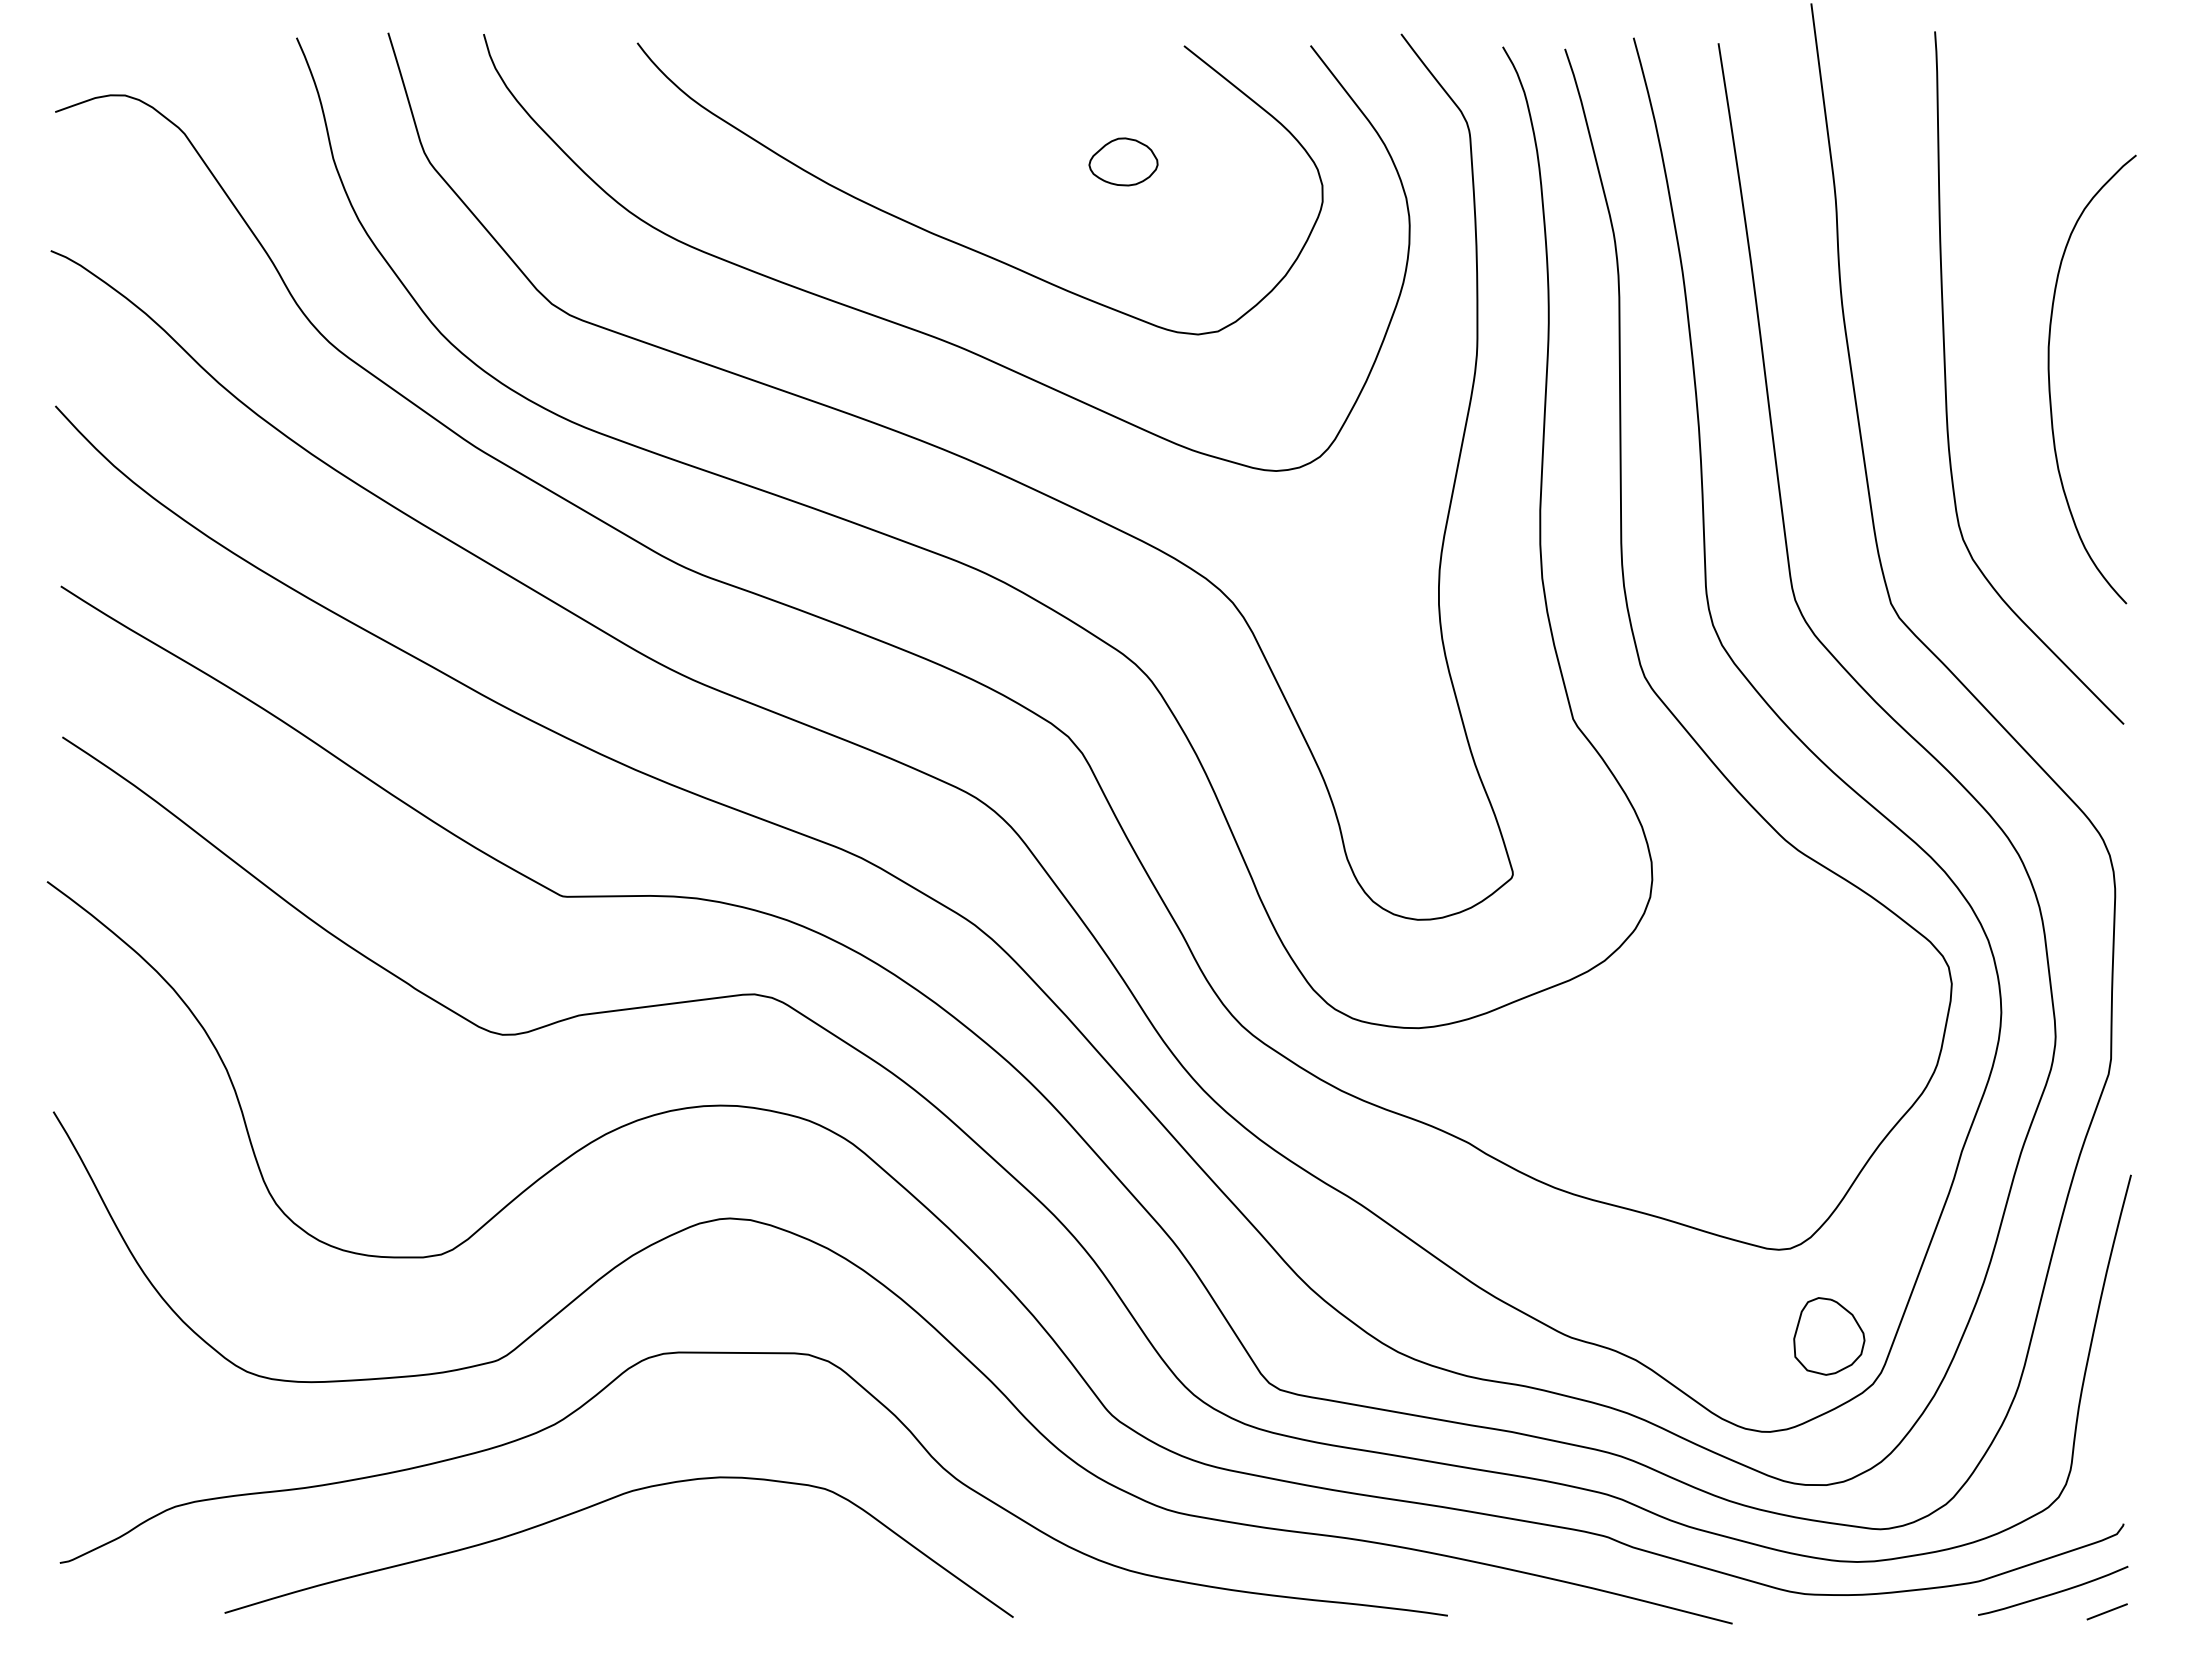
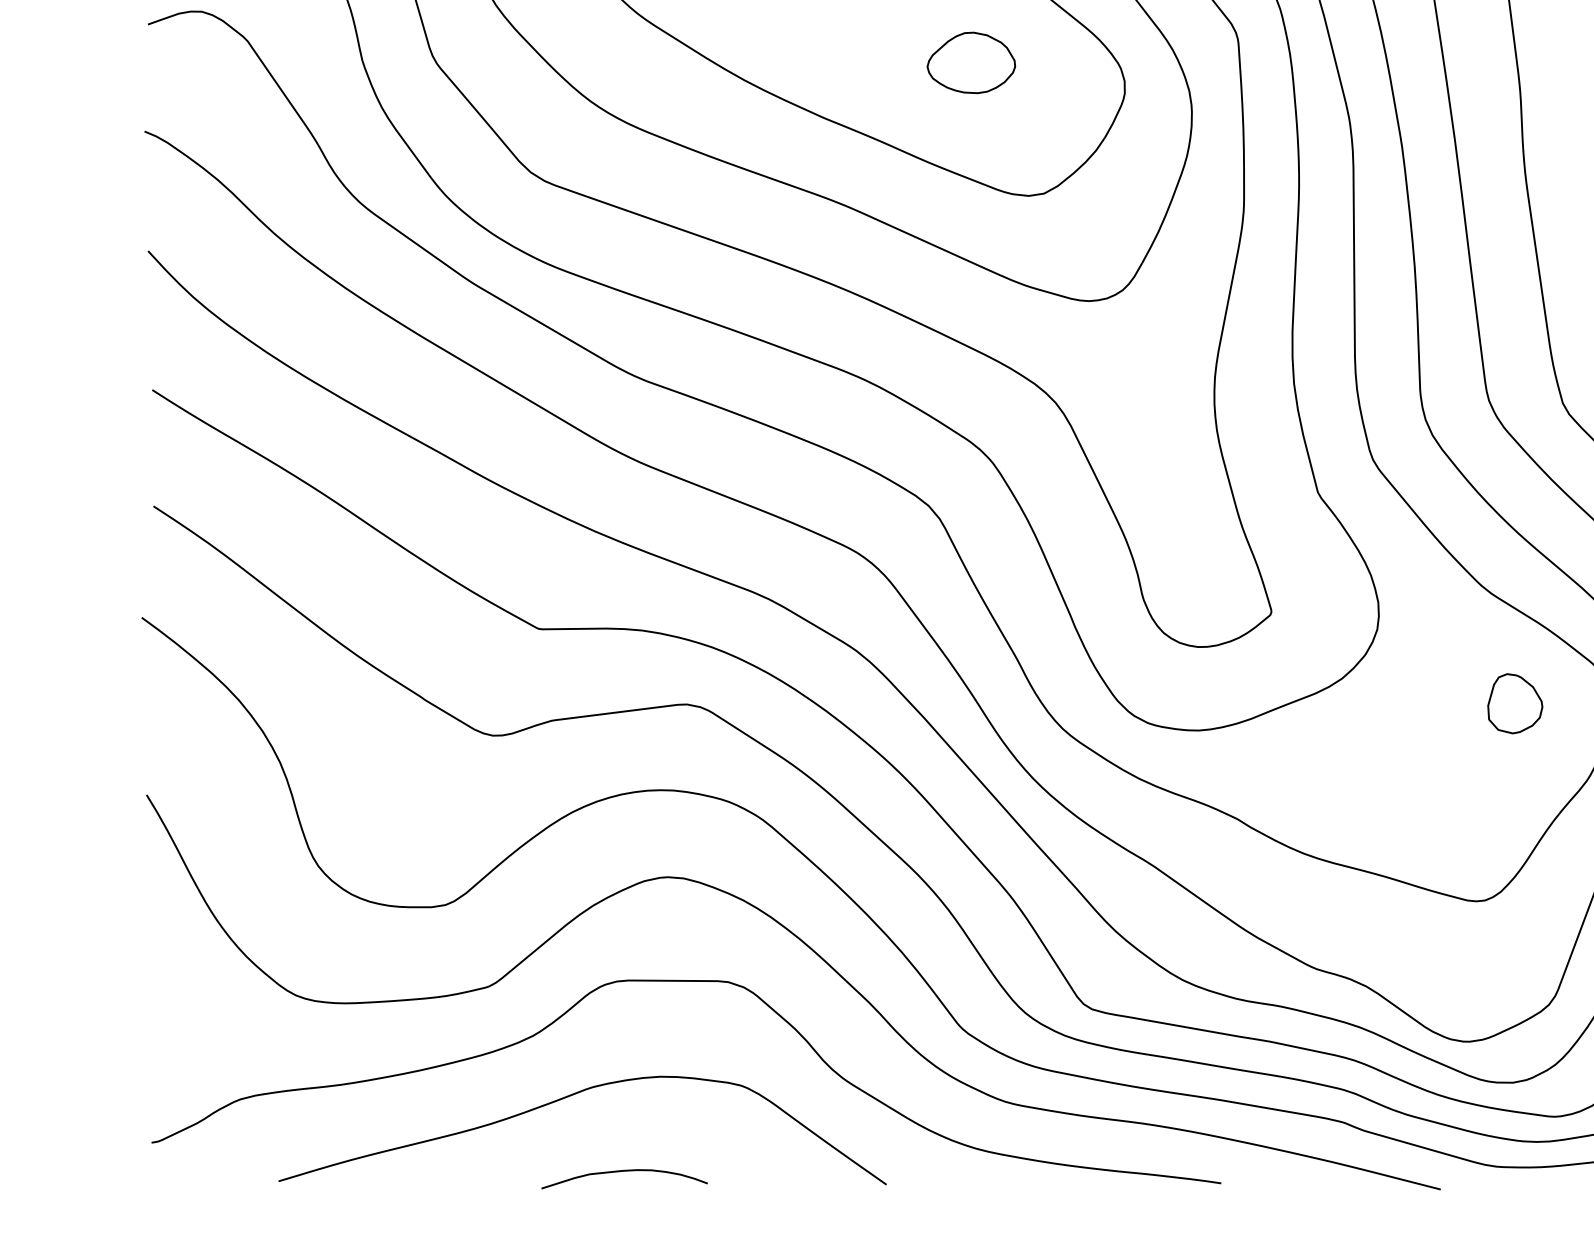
part: (1123, 161) -> (971, 62), size x1.67
part: (1829, 1336) -> (1515, 703), moved
curve: (673, 1600) -> (624, 1171), added

